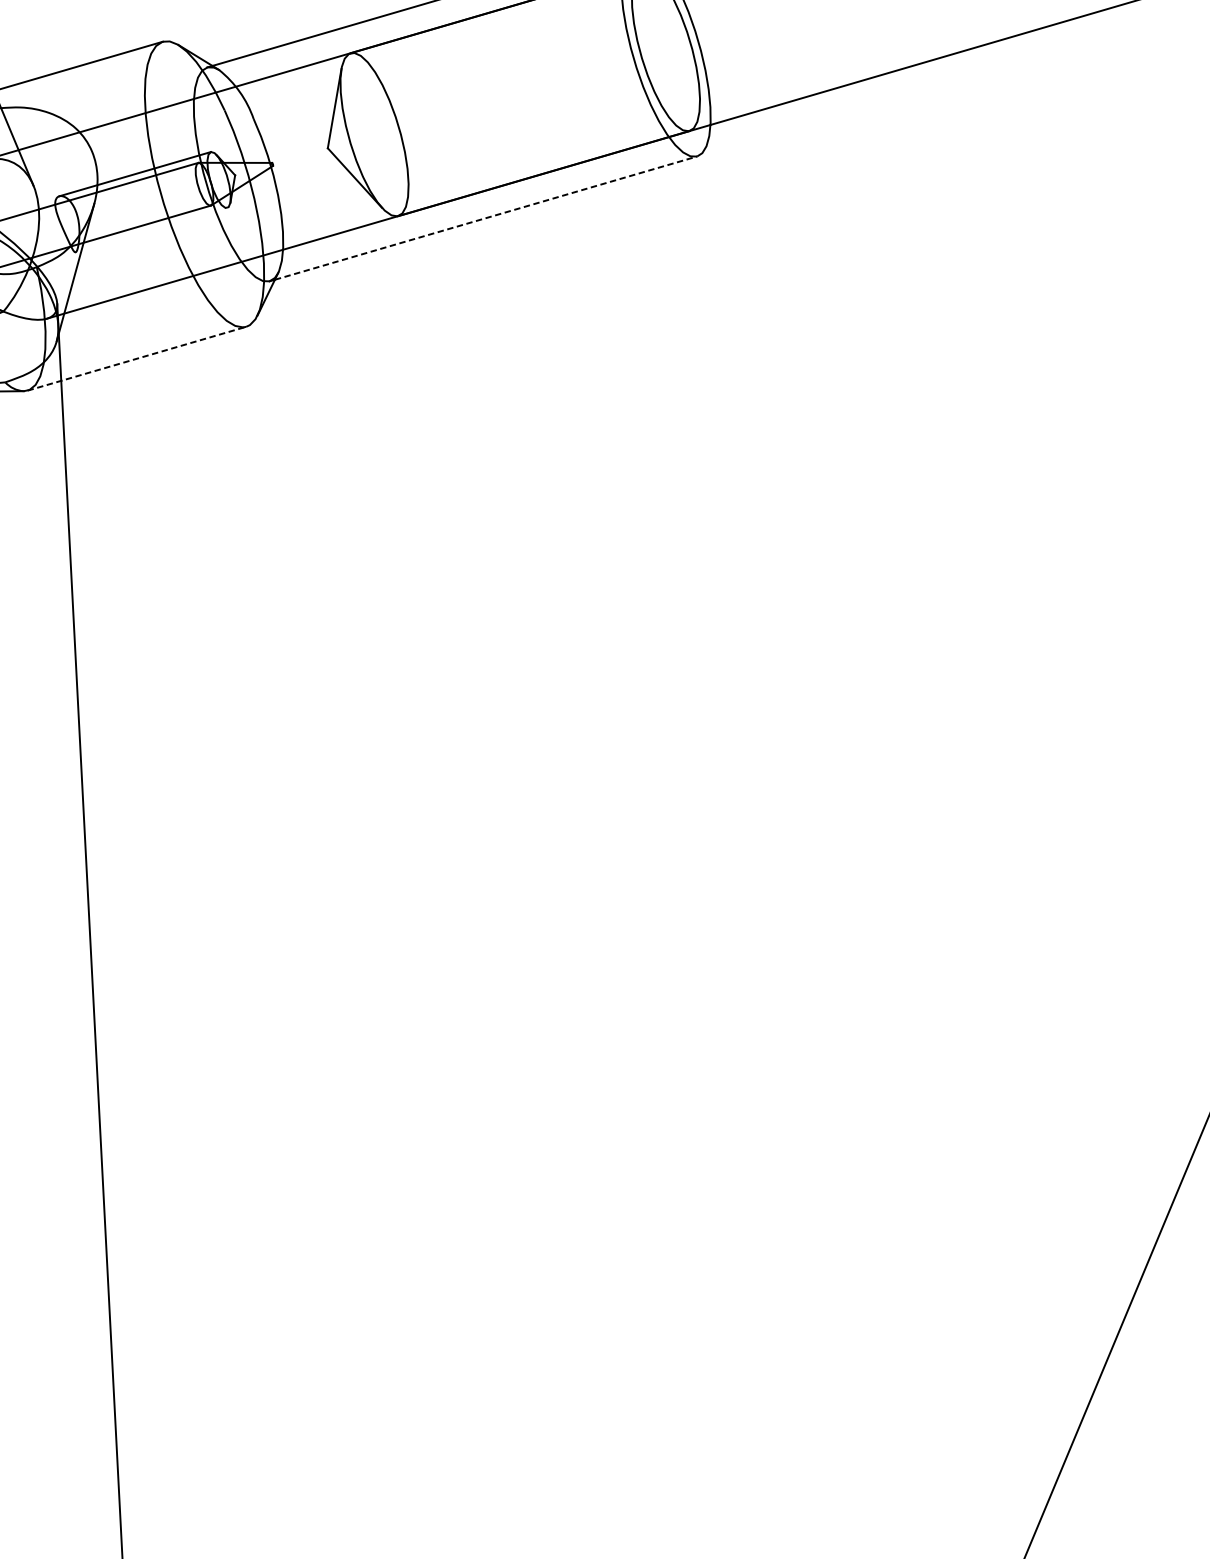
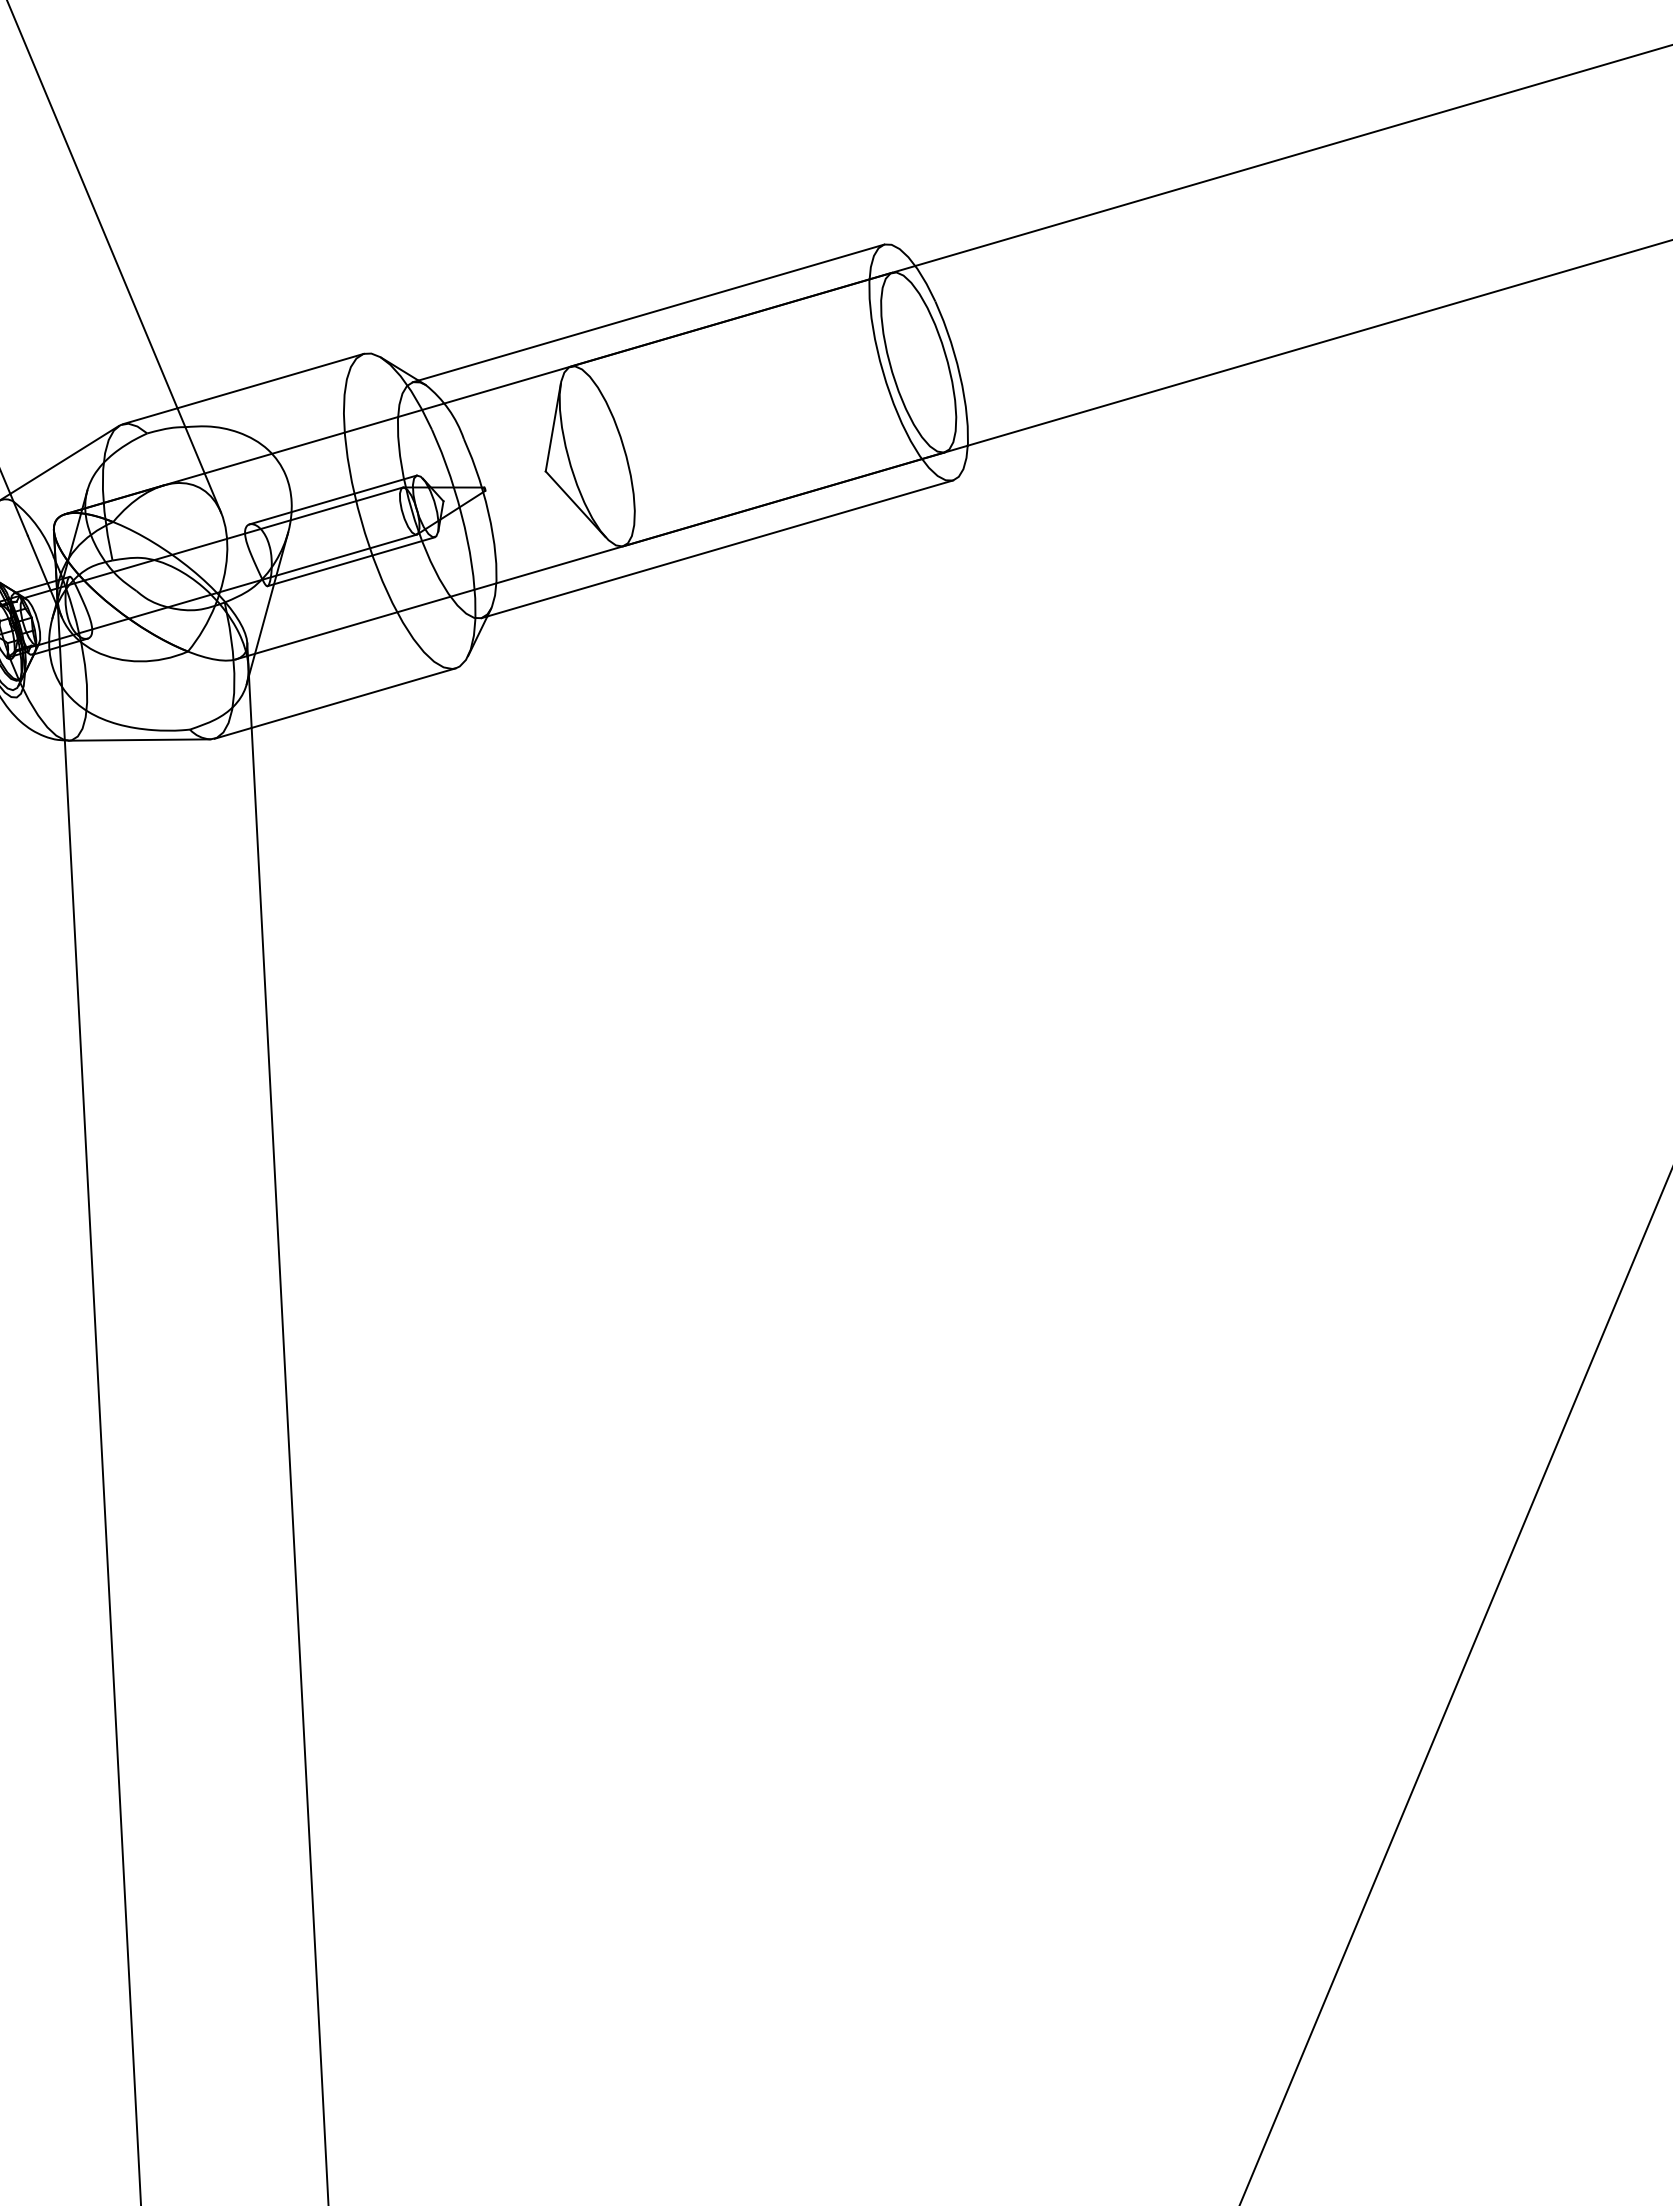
line: (486, 218) -> (720, 548), dashed -> solid
line: (150, 229) -> (350, 561), added
line: (137, 358) -> (335, 703), dashed -> solid

